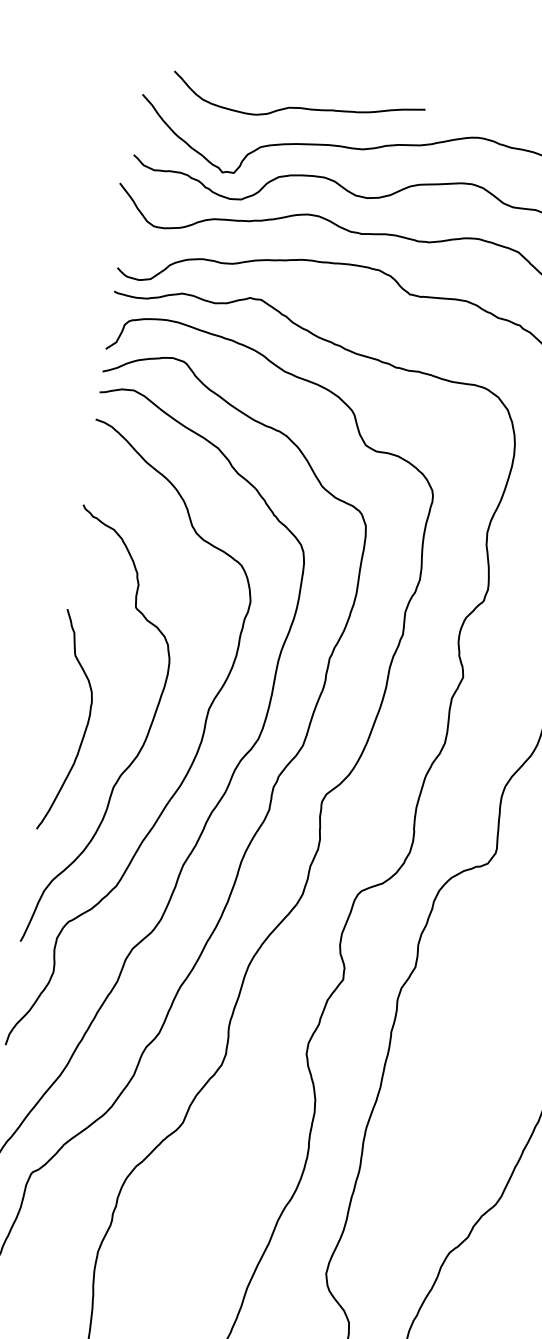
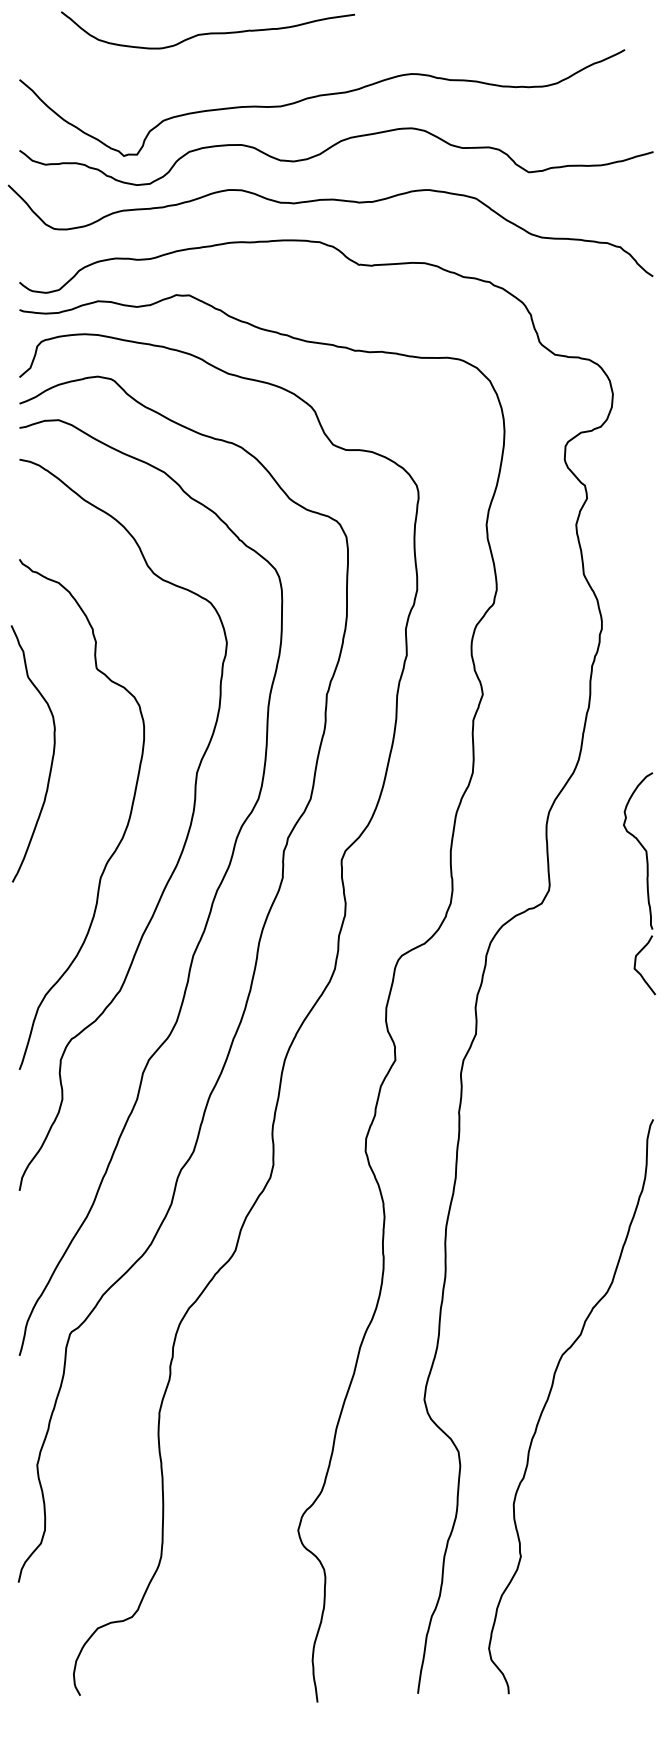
curve: (297, 106) -> (208, 32), moved
curve: (85, 727) -> (51, 758), moved

